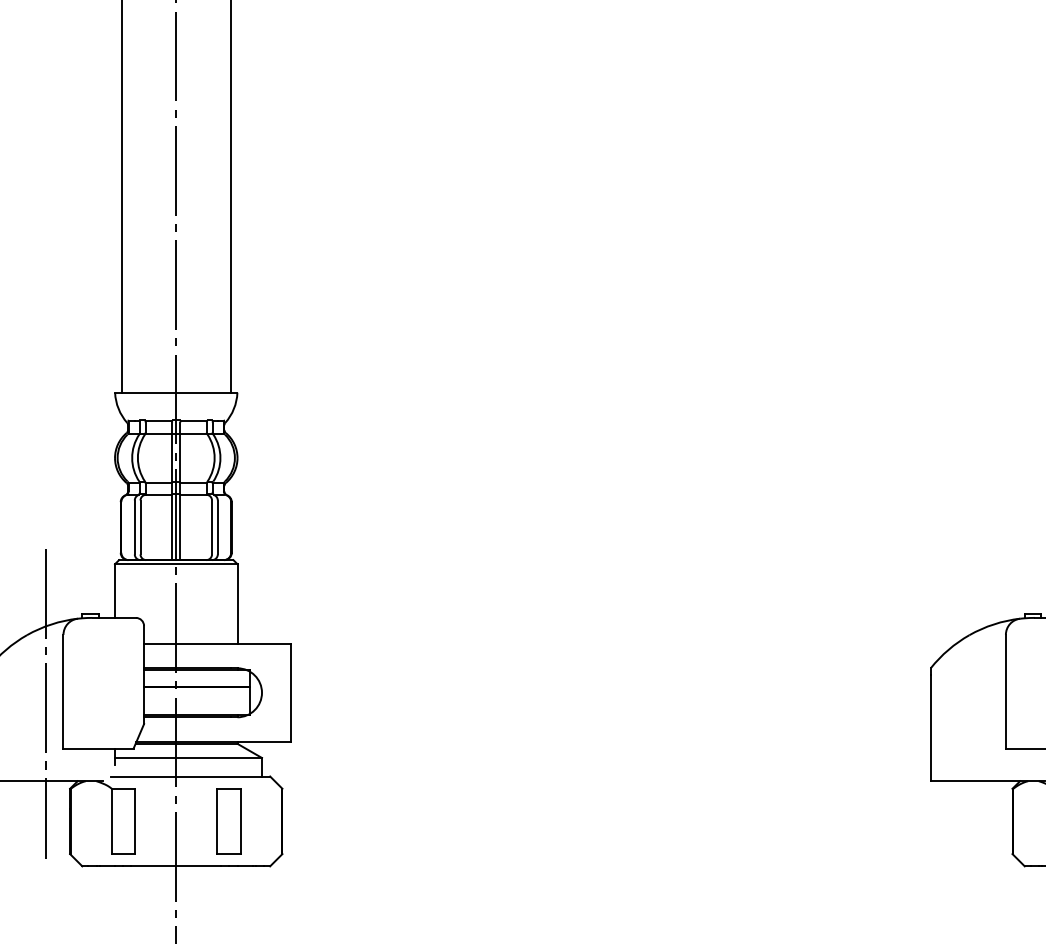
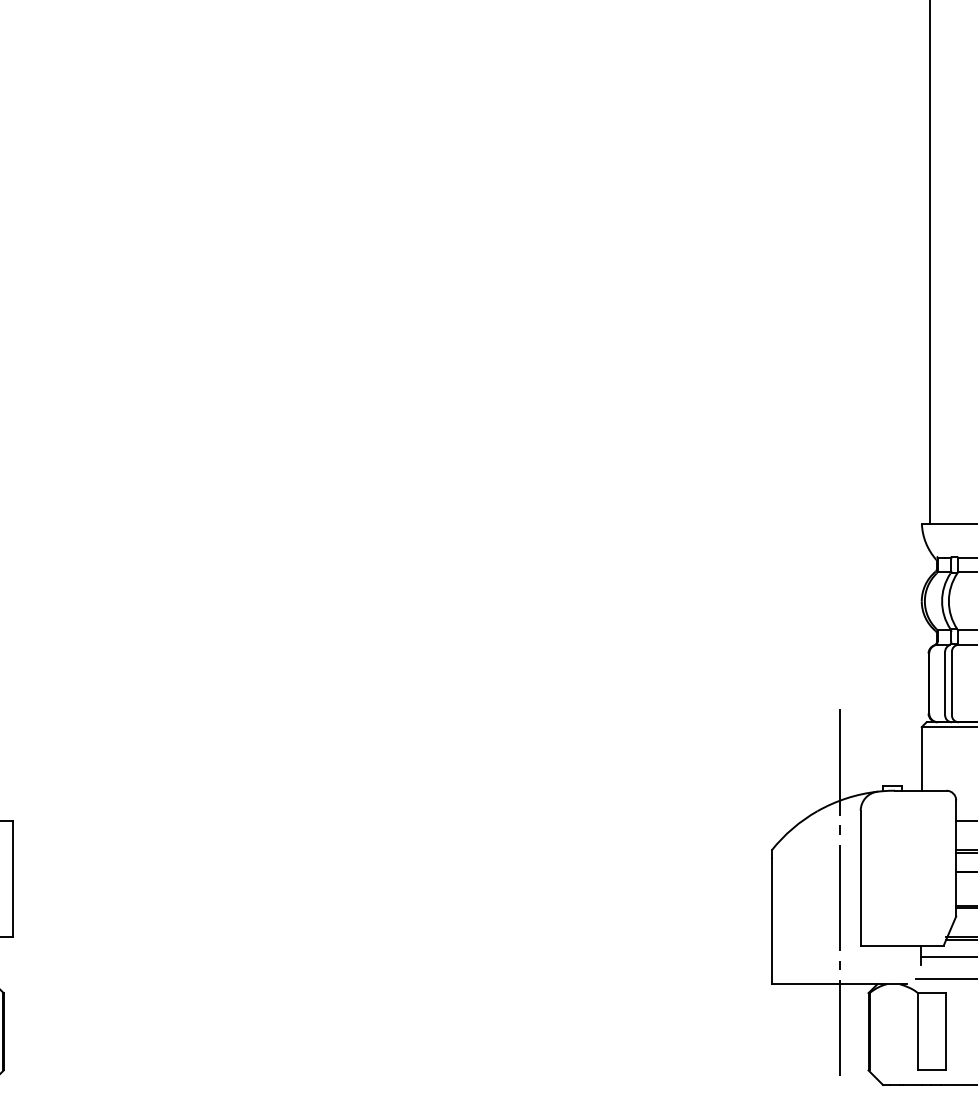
line: (988, 703) -> (840, 892), added

